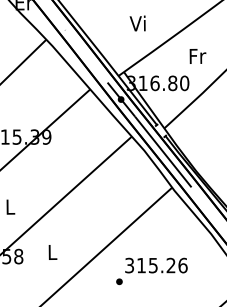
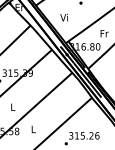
text: (136, 23) -> (63, 17), moved

